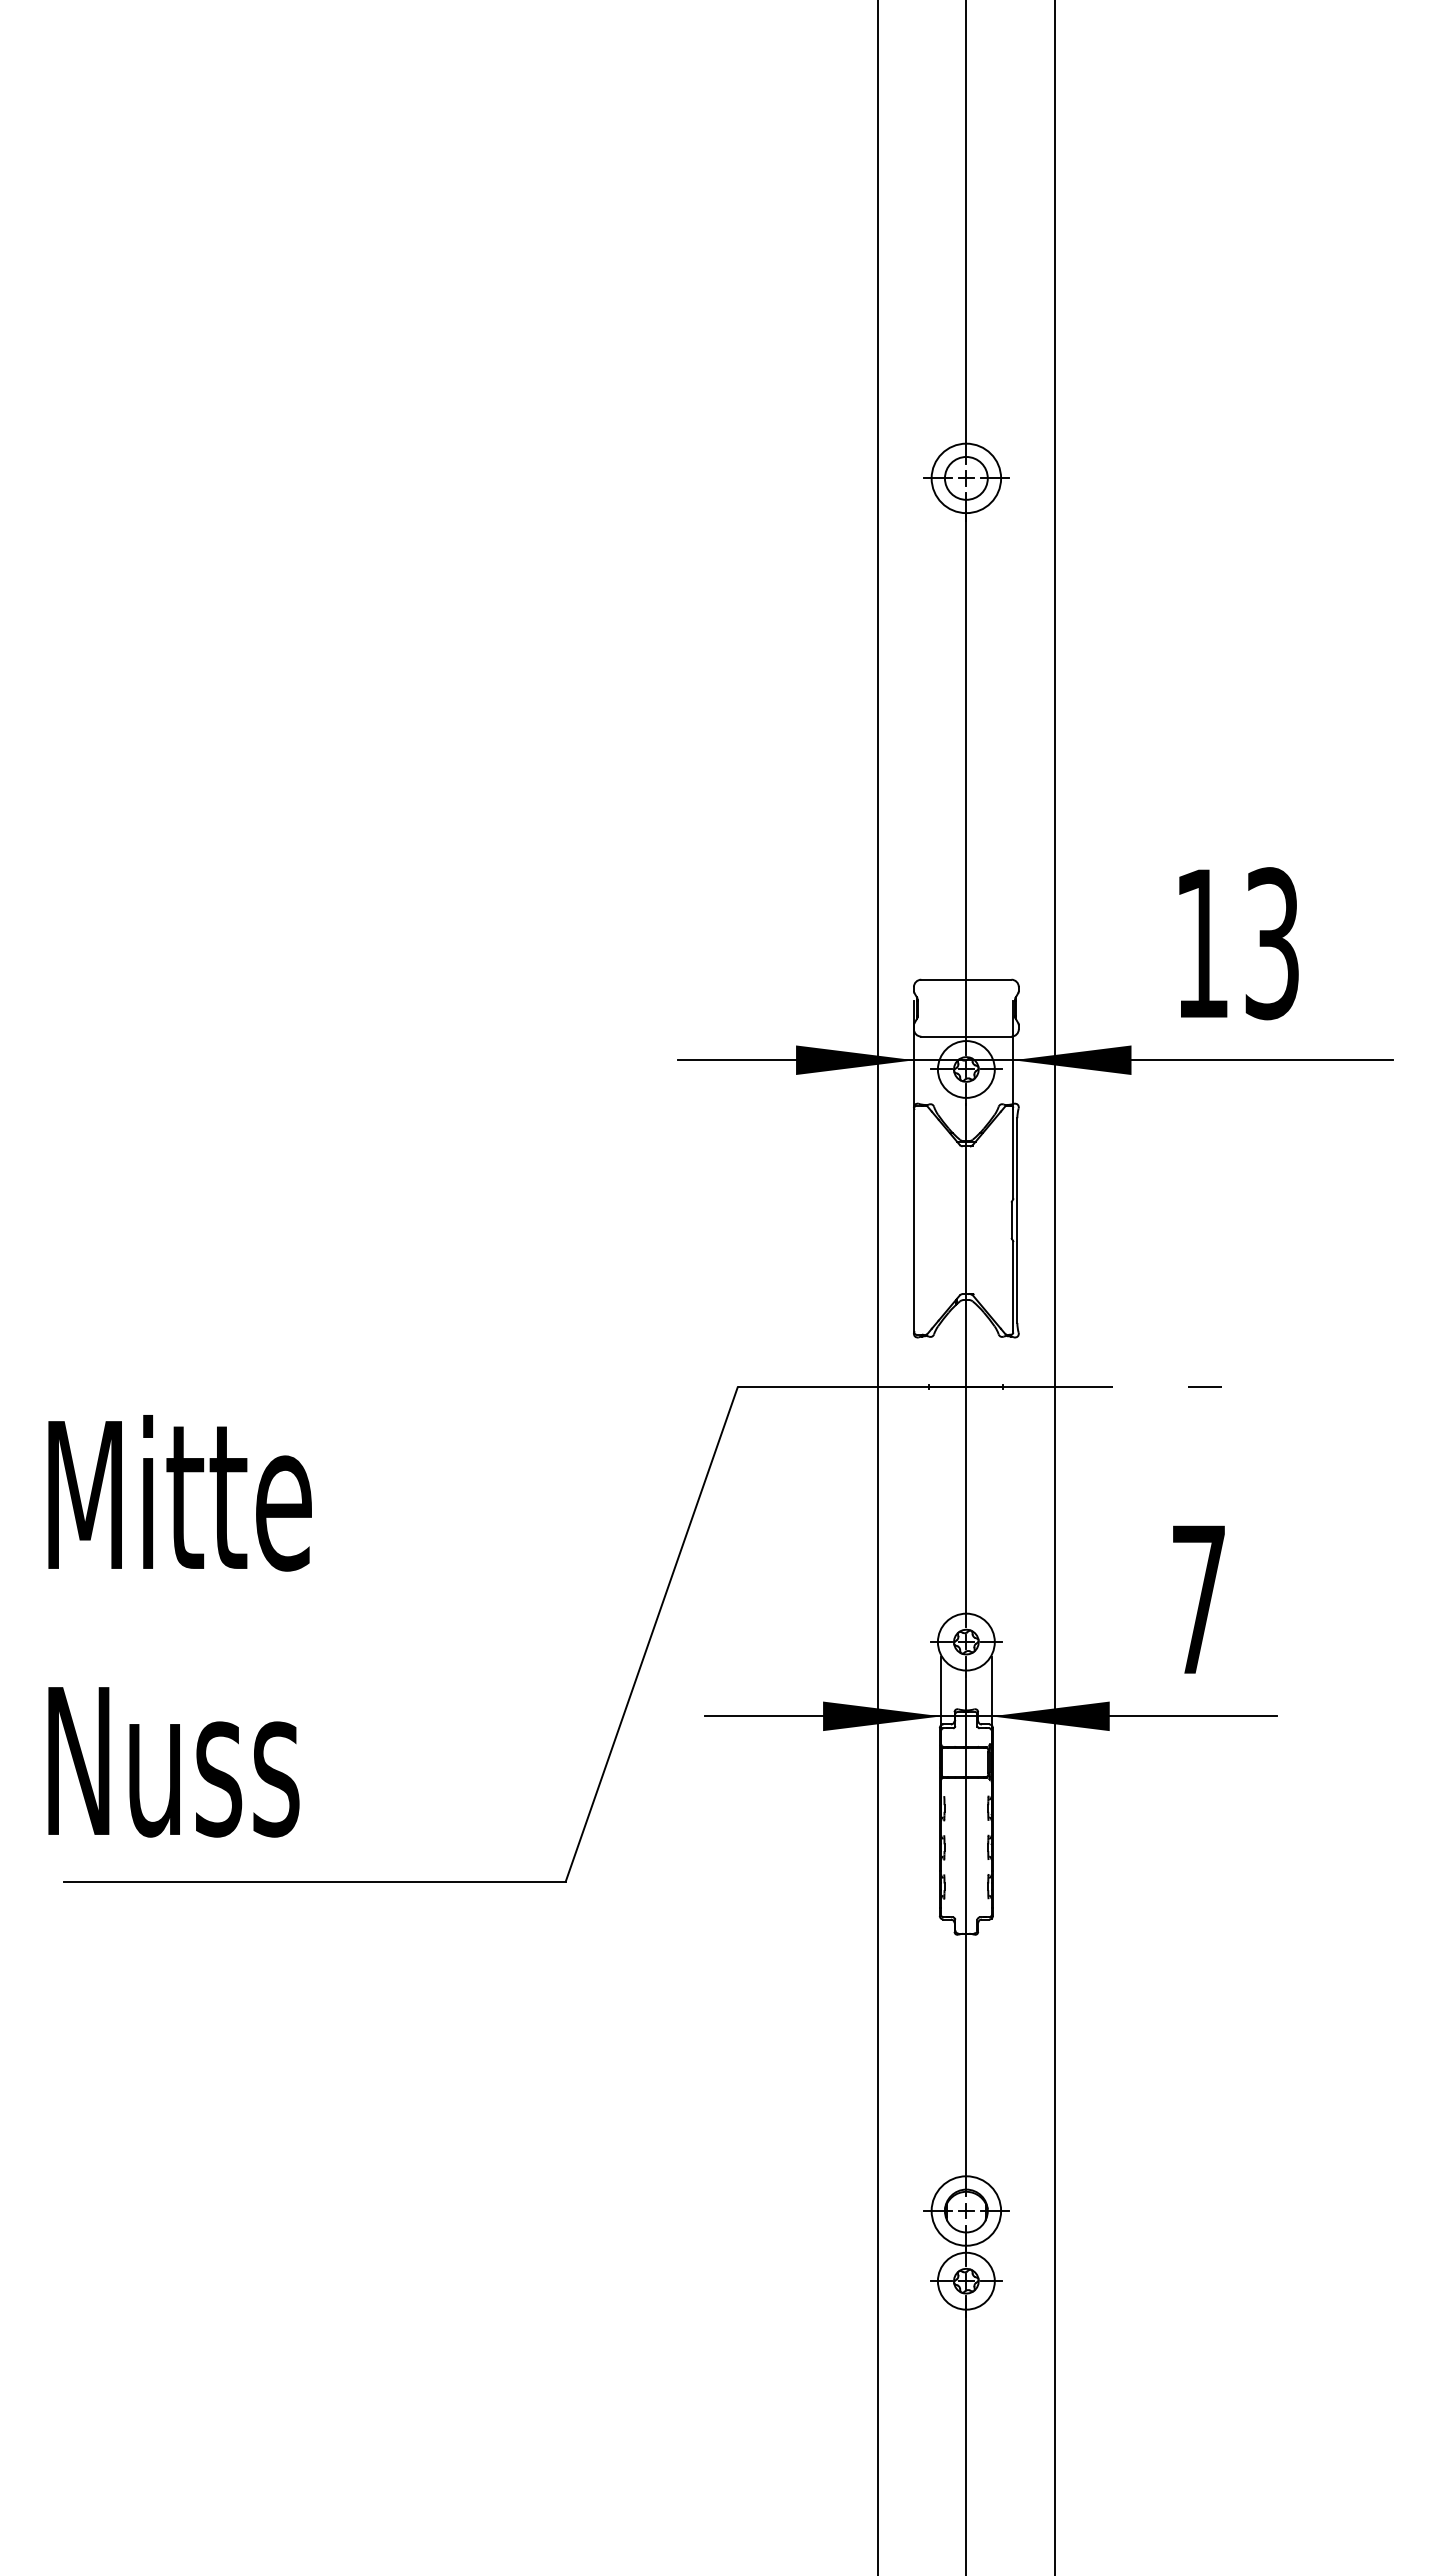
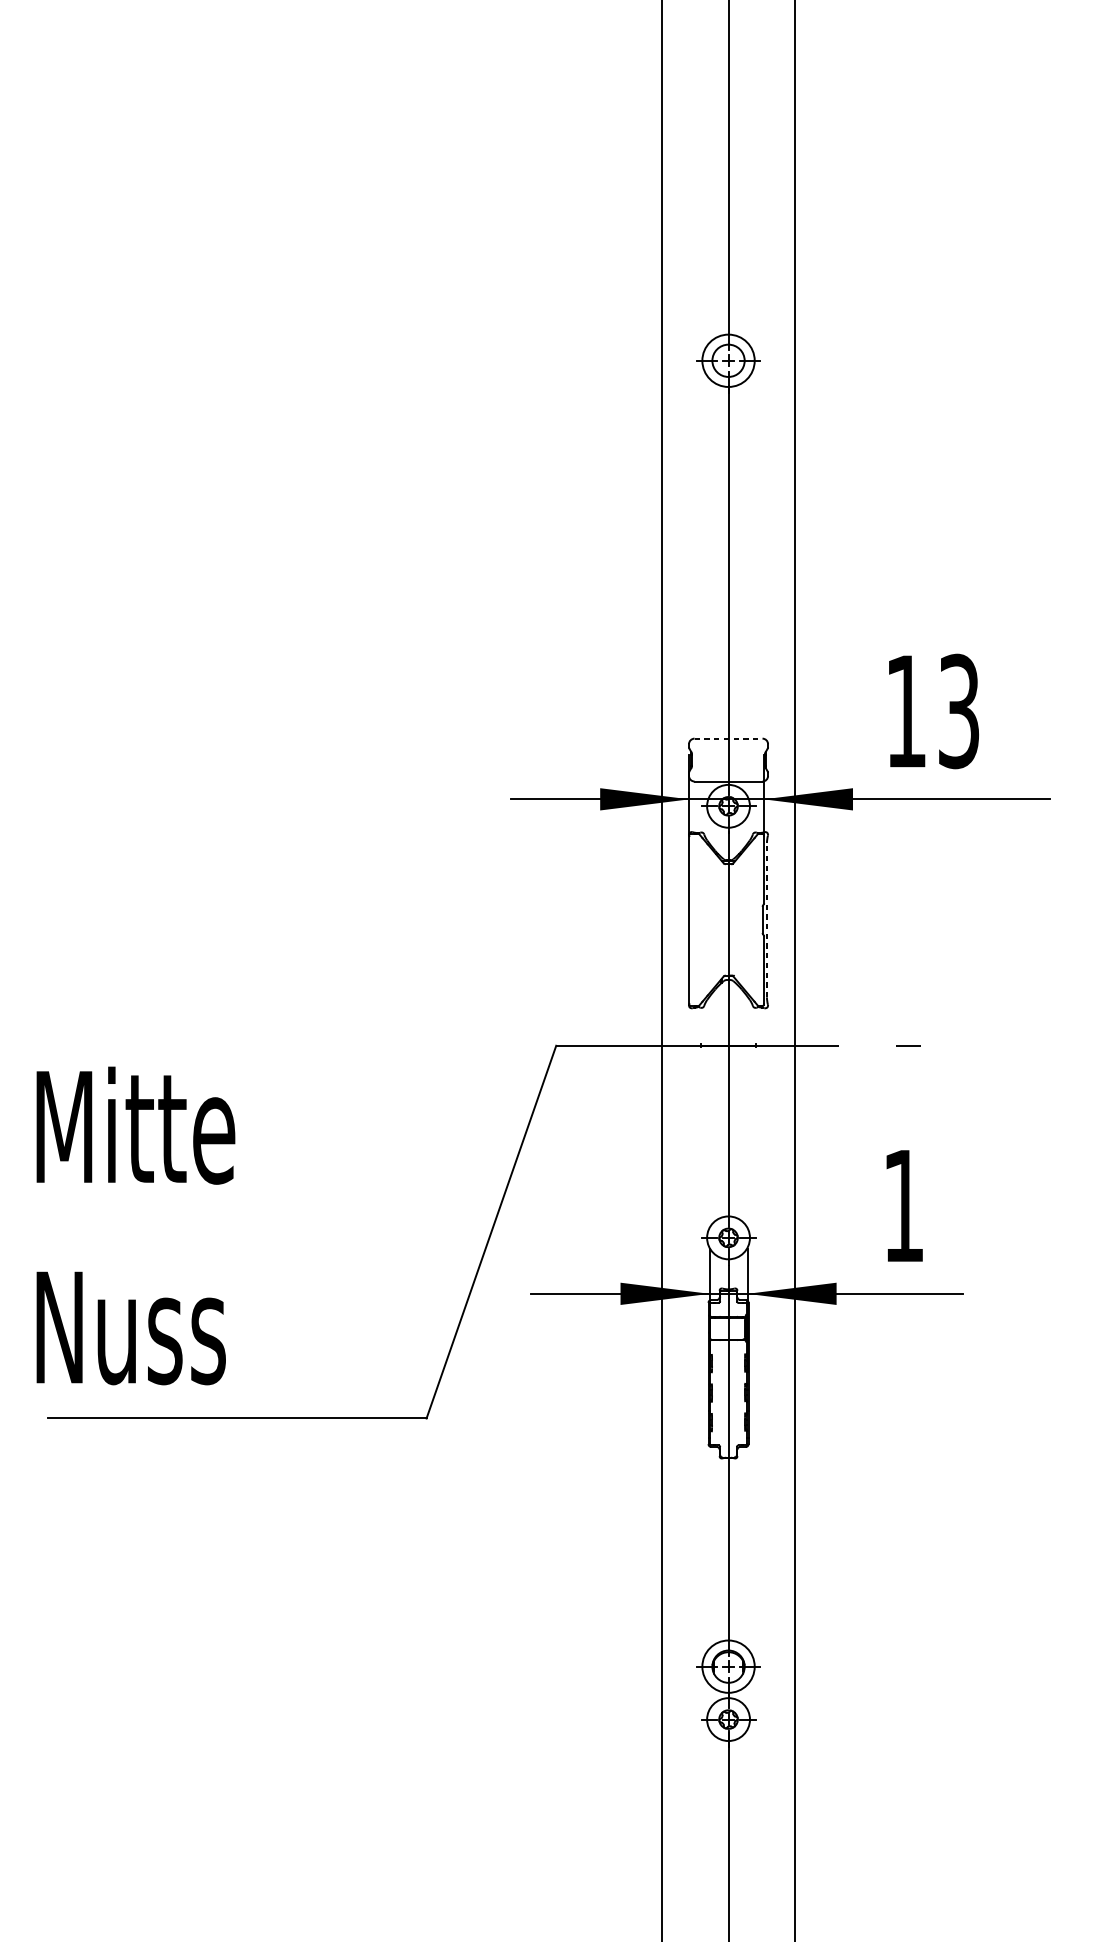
line: (966, 979) -> (728, 738), solid -> dashed
line: (1017, 1220) -> (767, 920), solid -> dashed
text: (1198, 1599) -> (903, 1205), 7 -> 1

